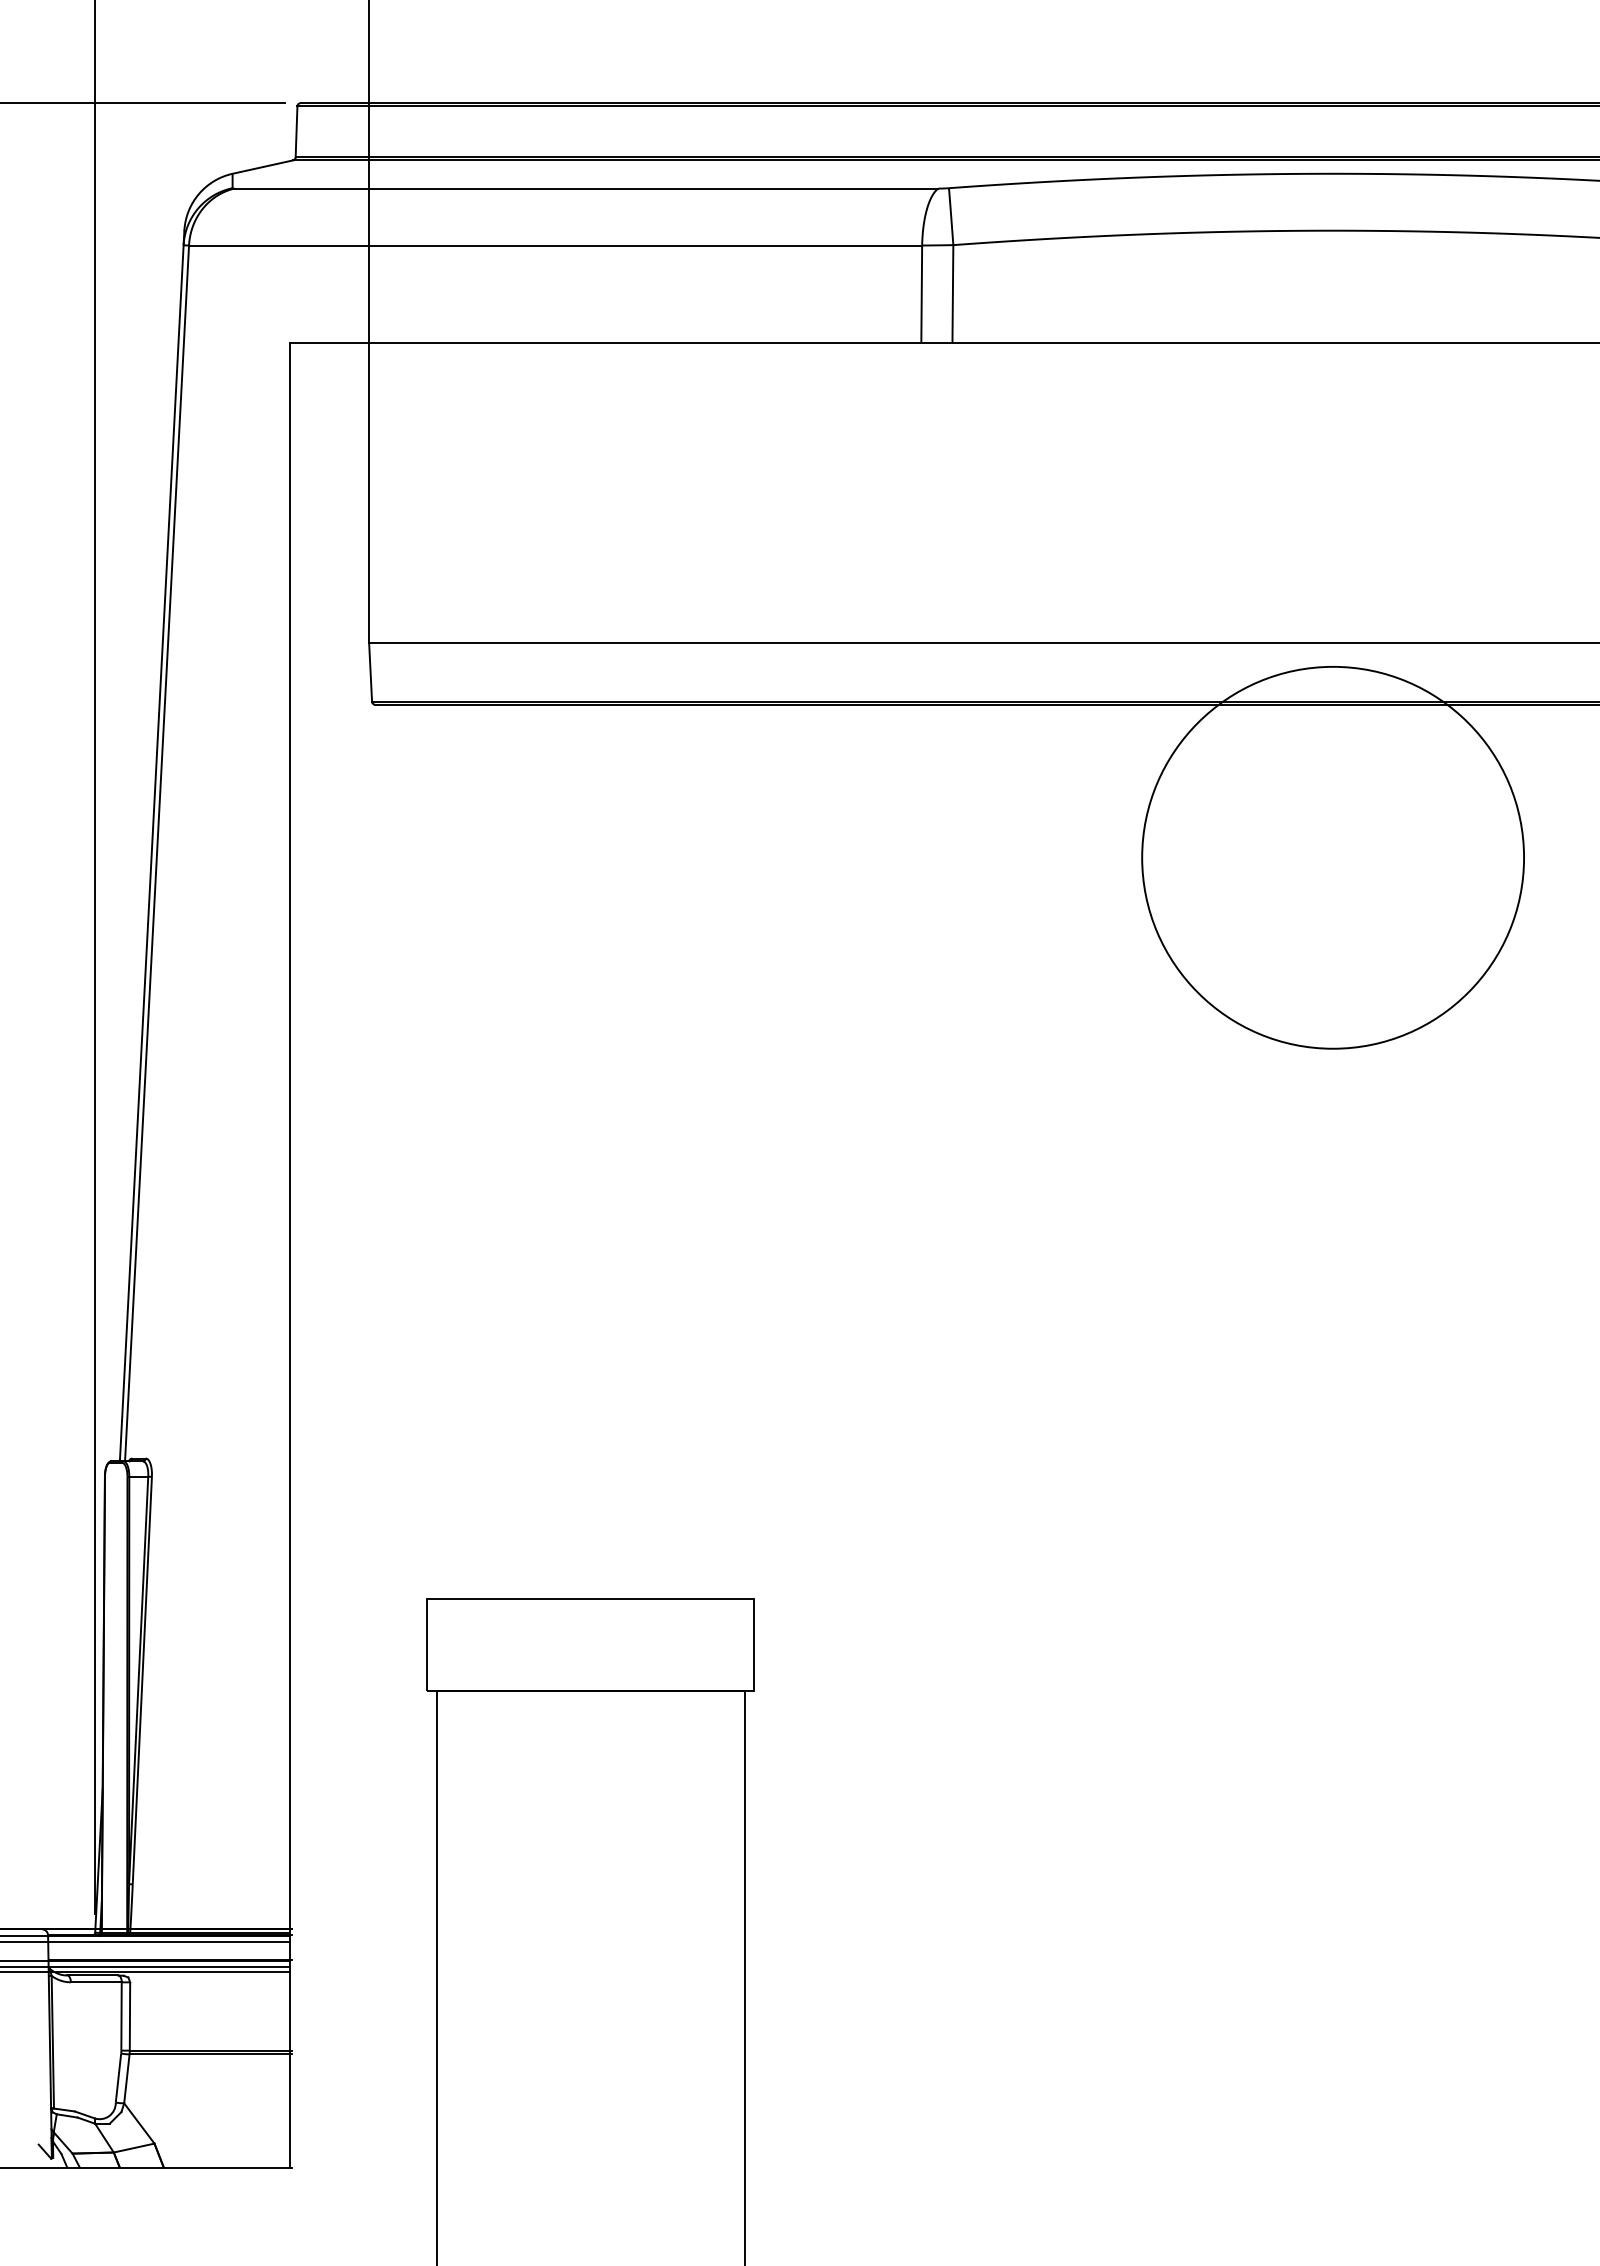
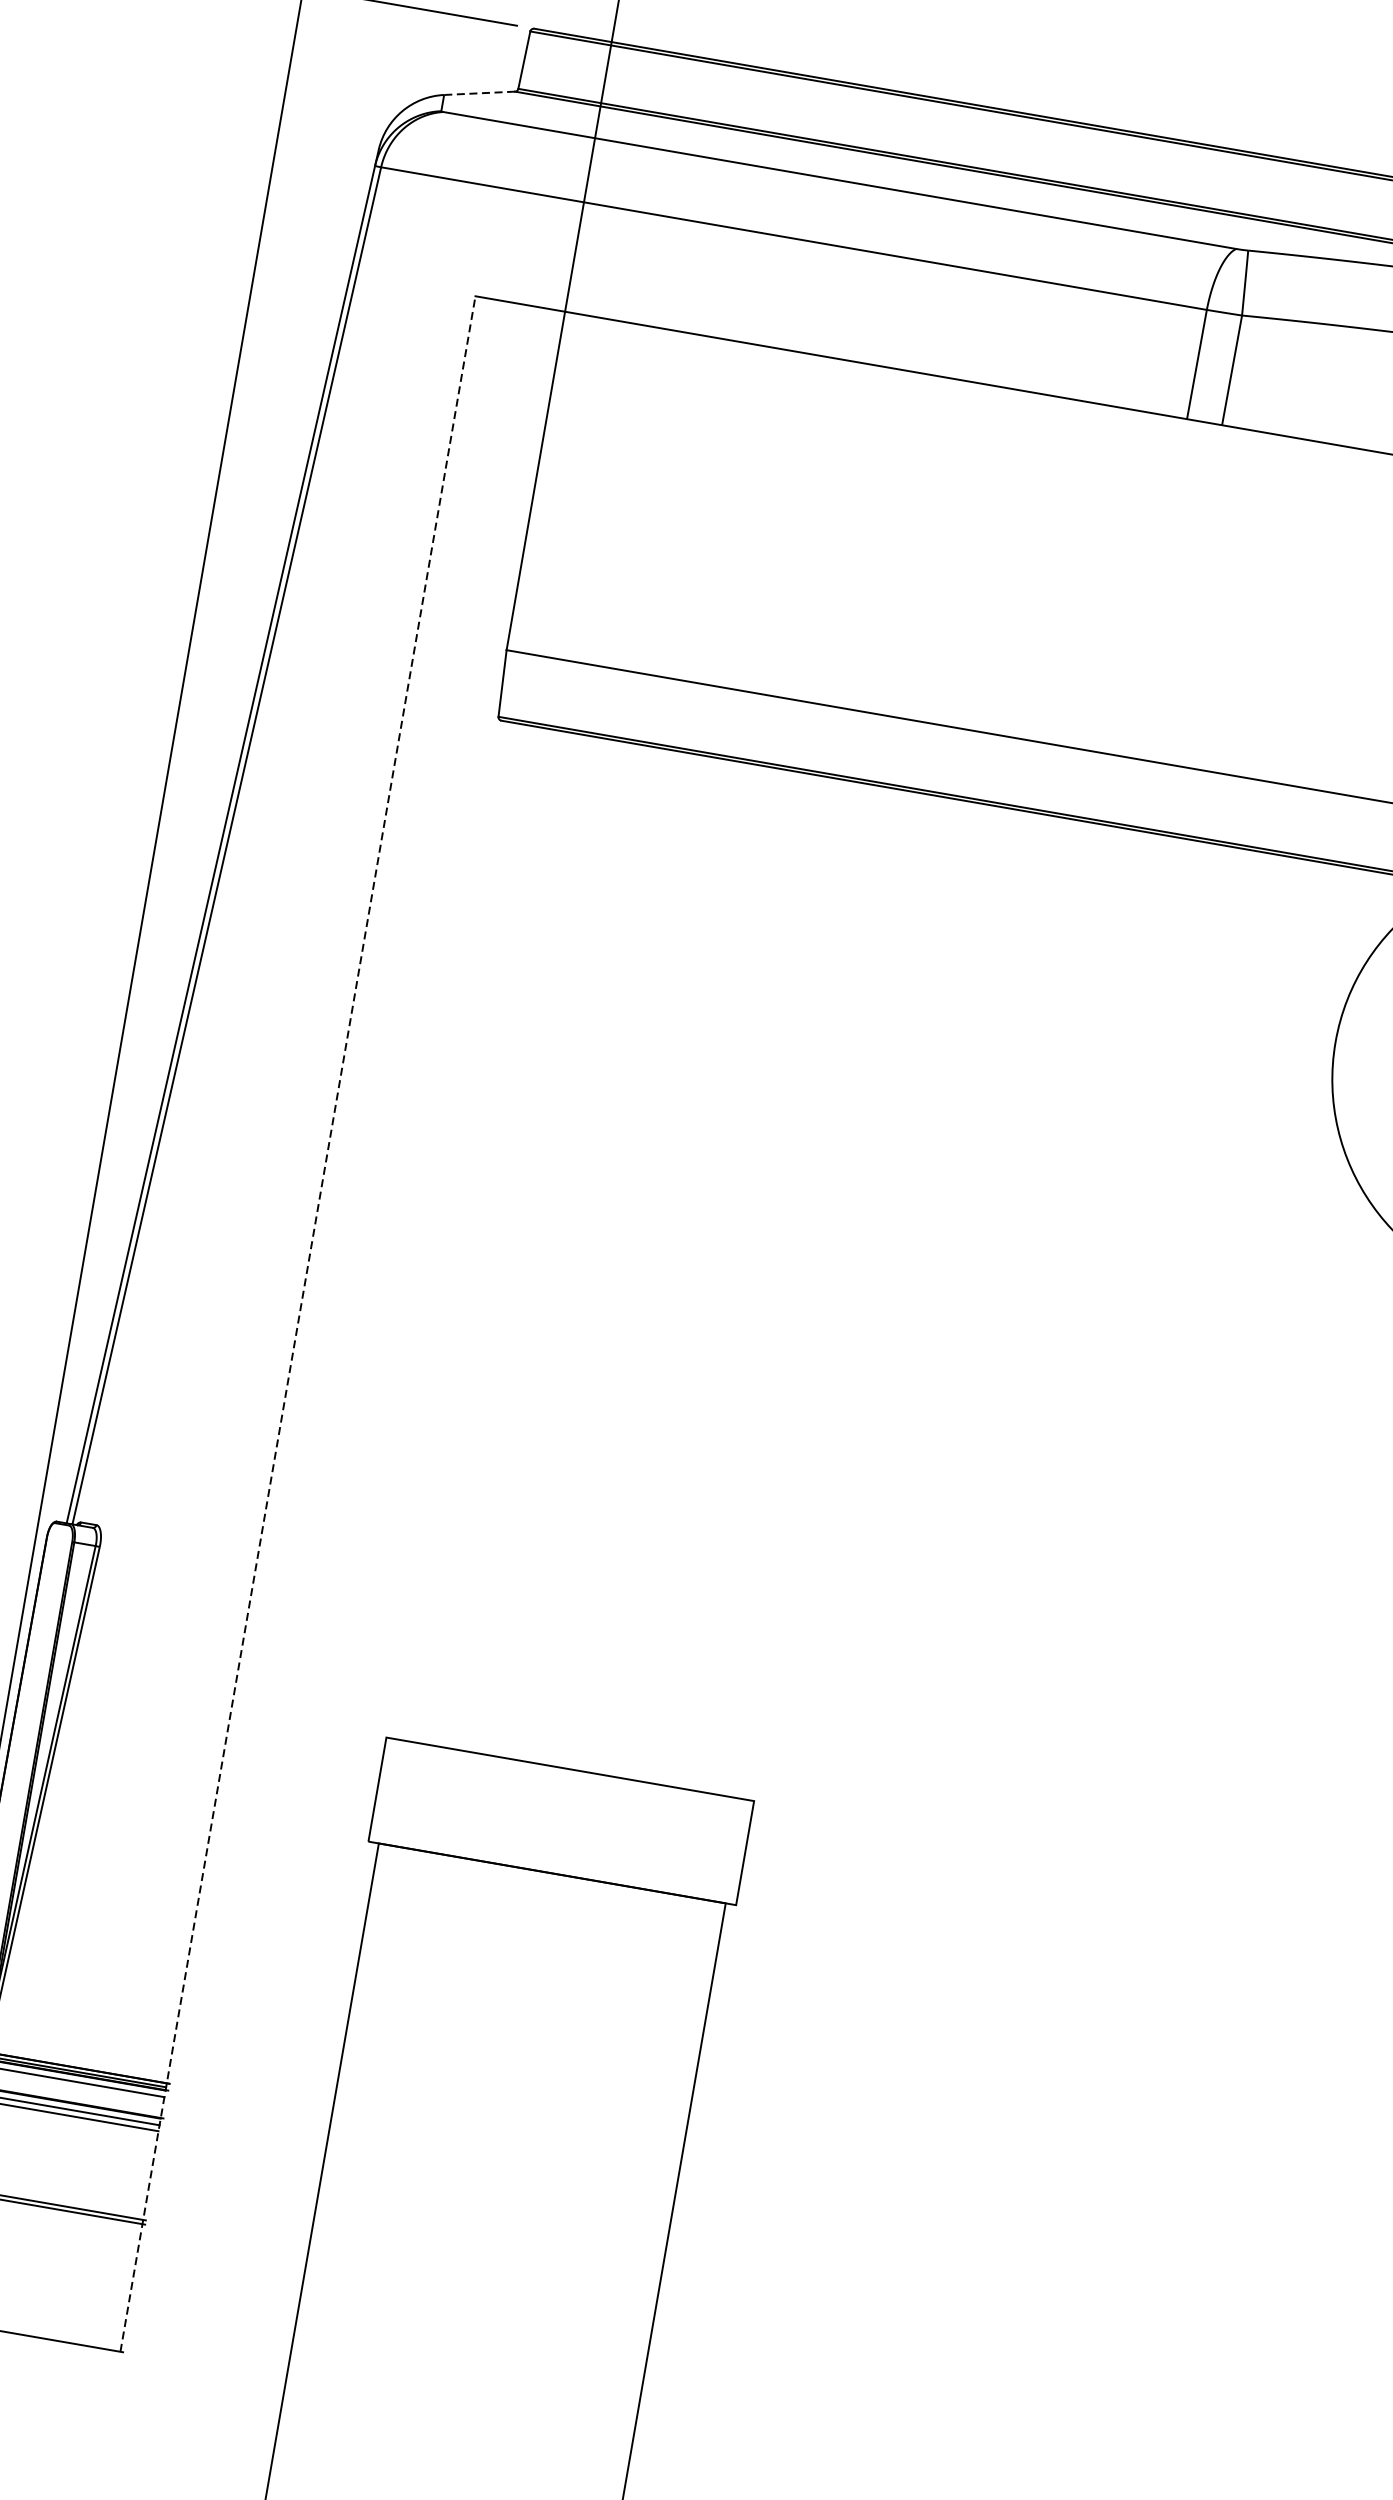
line: (262, 167) -> (479, 93), solid -> dashed
line: (289, 1254) -> (297, 1323), solid -> dashed

